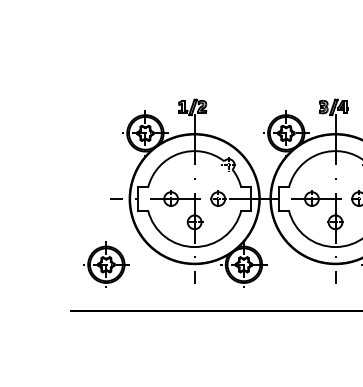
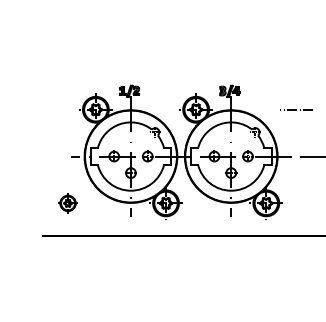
part: (105, 264) -> (67, 203), size x0.6

